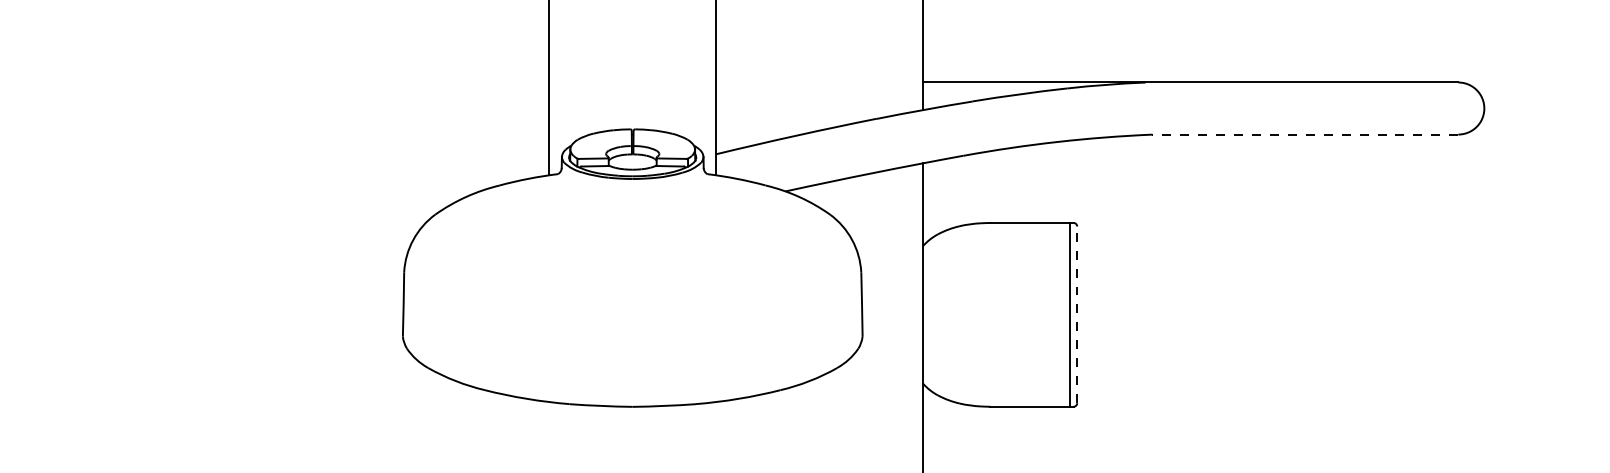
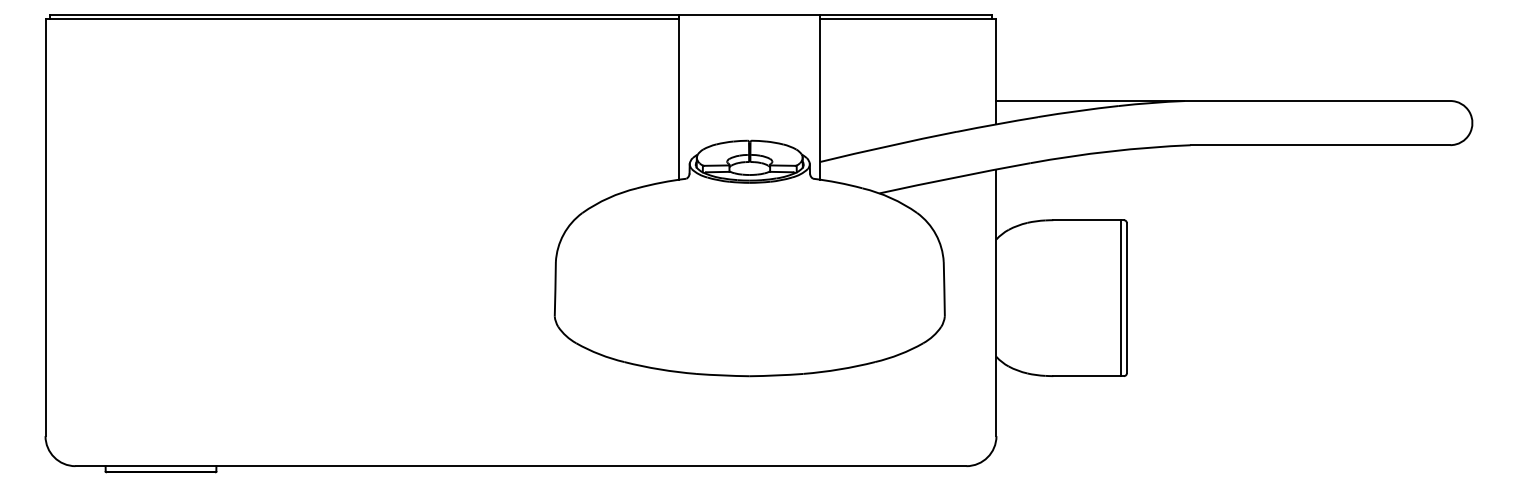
line: (1305, 134) -> (1320, 145), dashed -> solid
line: (1076, 315) -> (1126, 298), dashed -> solid

